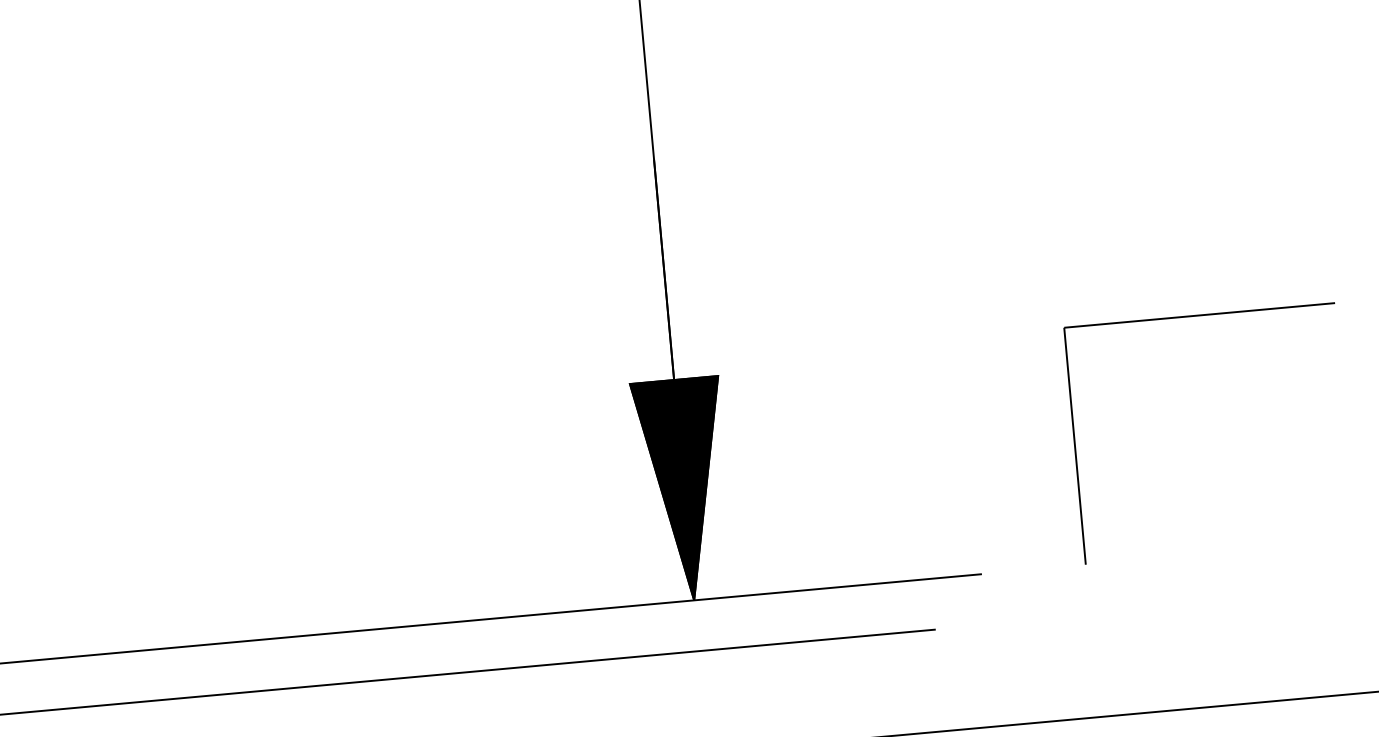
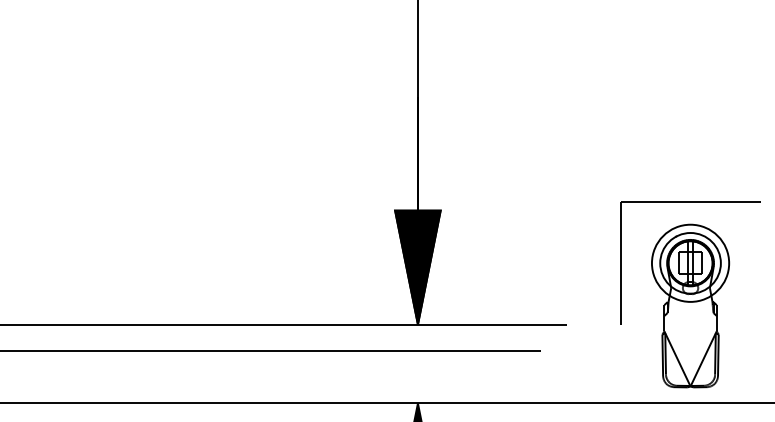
part: (1217, 515) -> (690, 305), added

